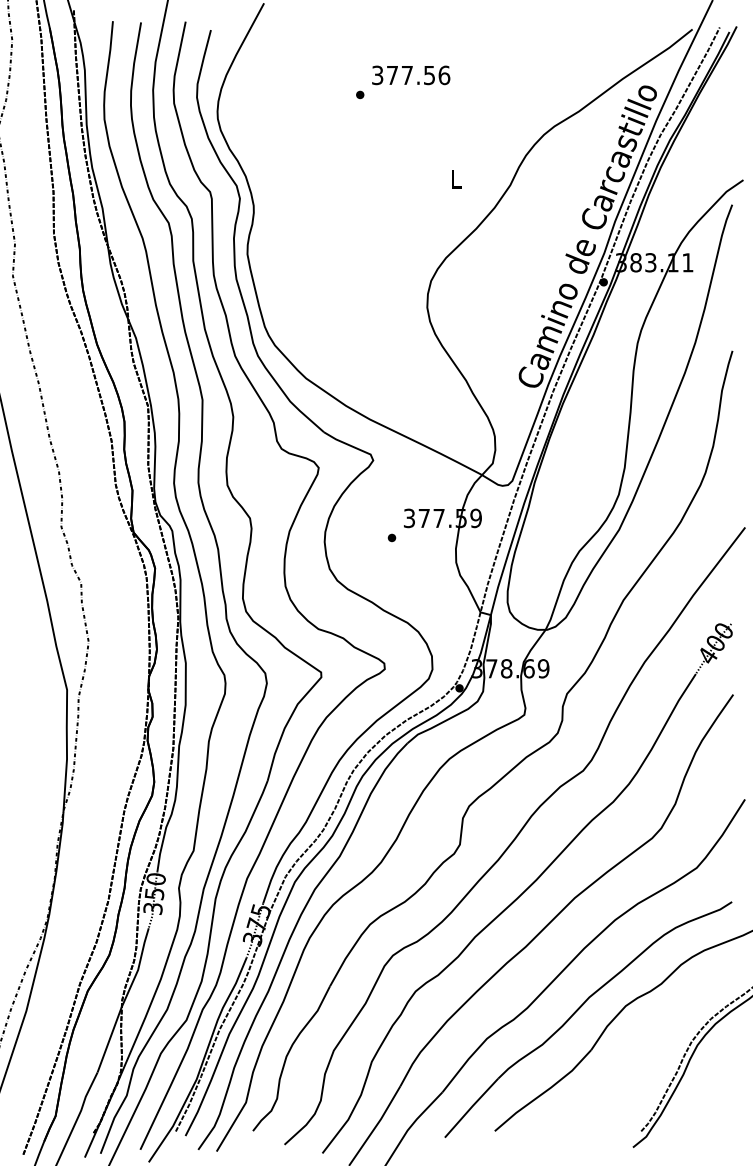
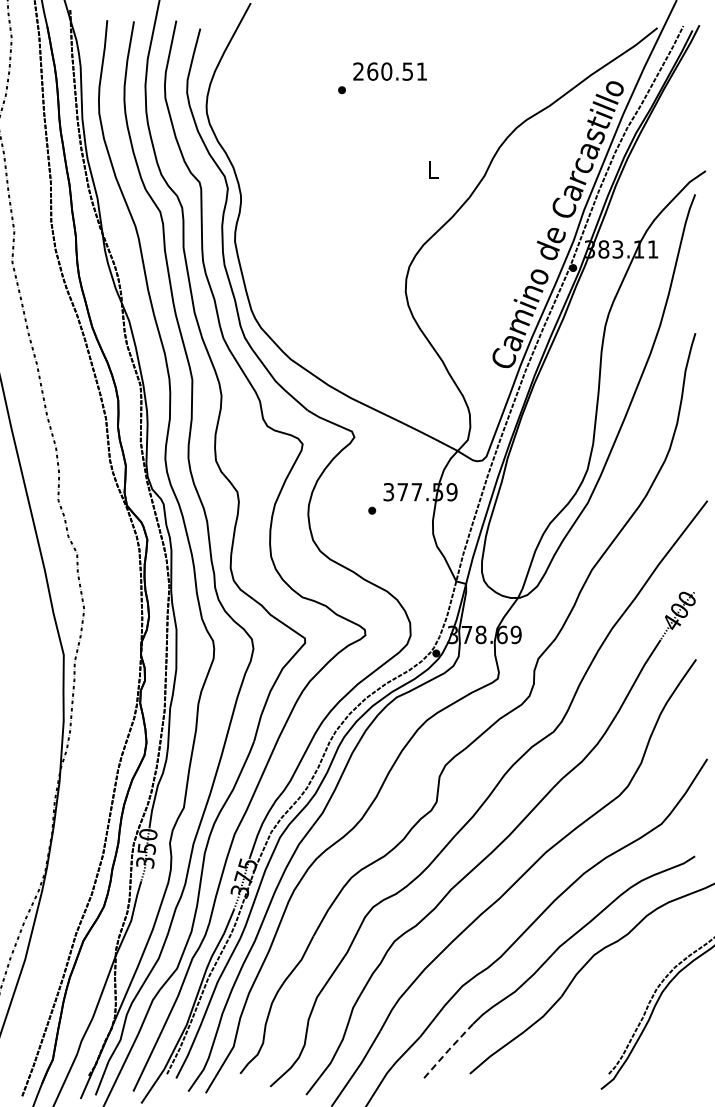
text: (411, 75) -> (390, 71), 377.56 -> 260.51
line: (471, 1107) -> (447, 1051), solid -> dashed

